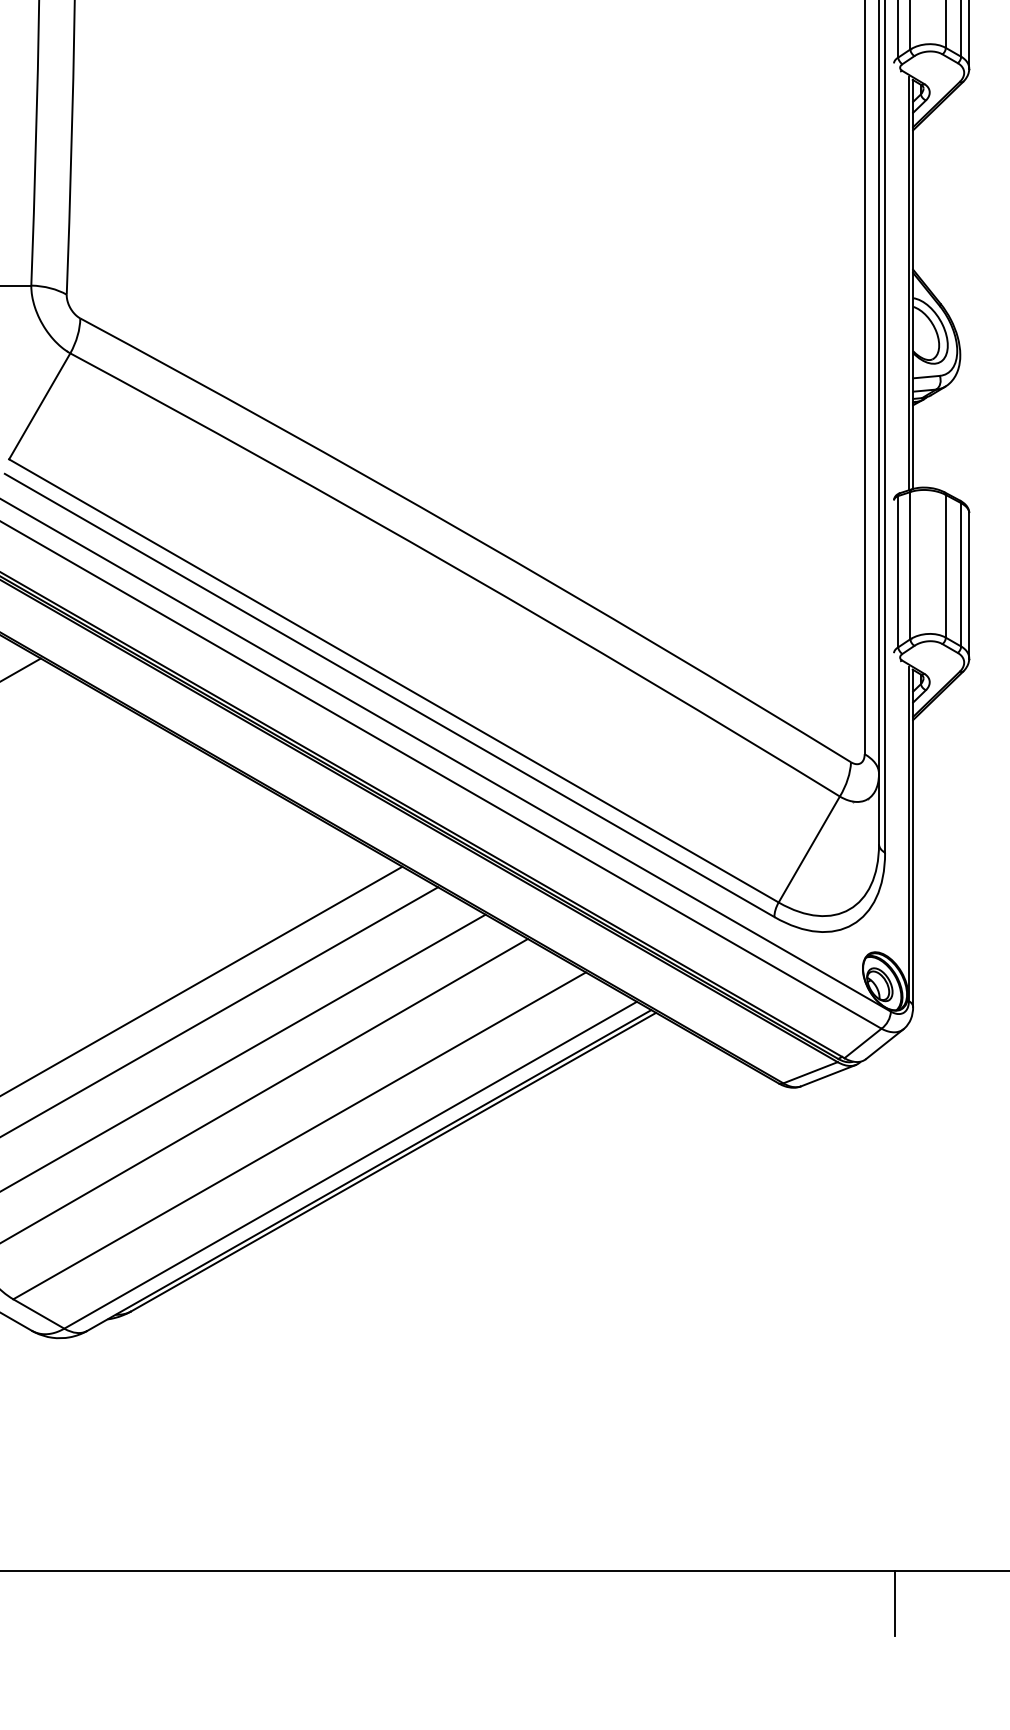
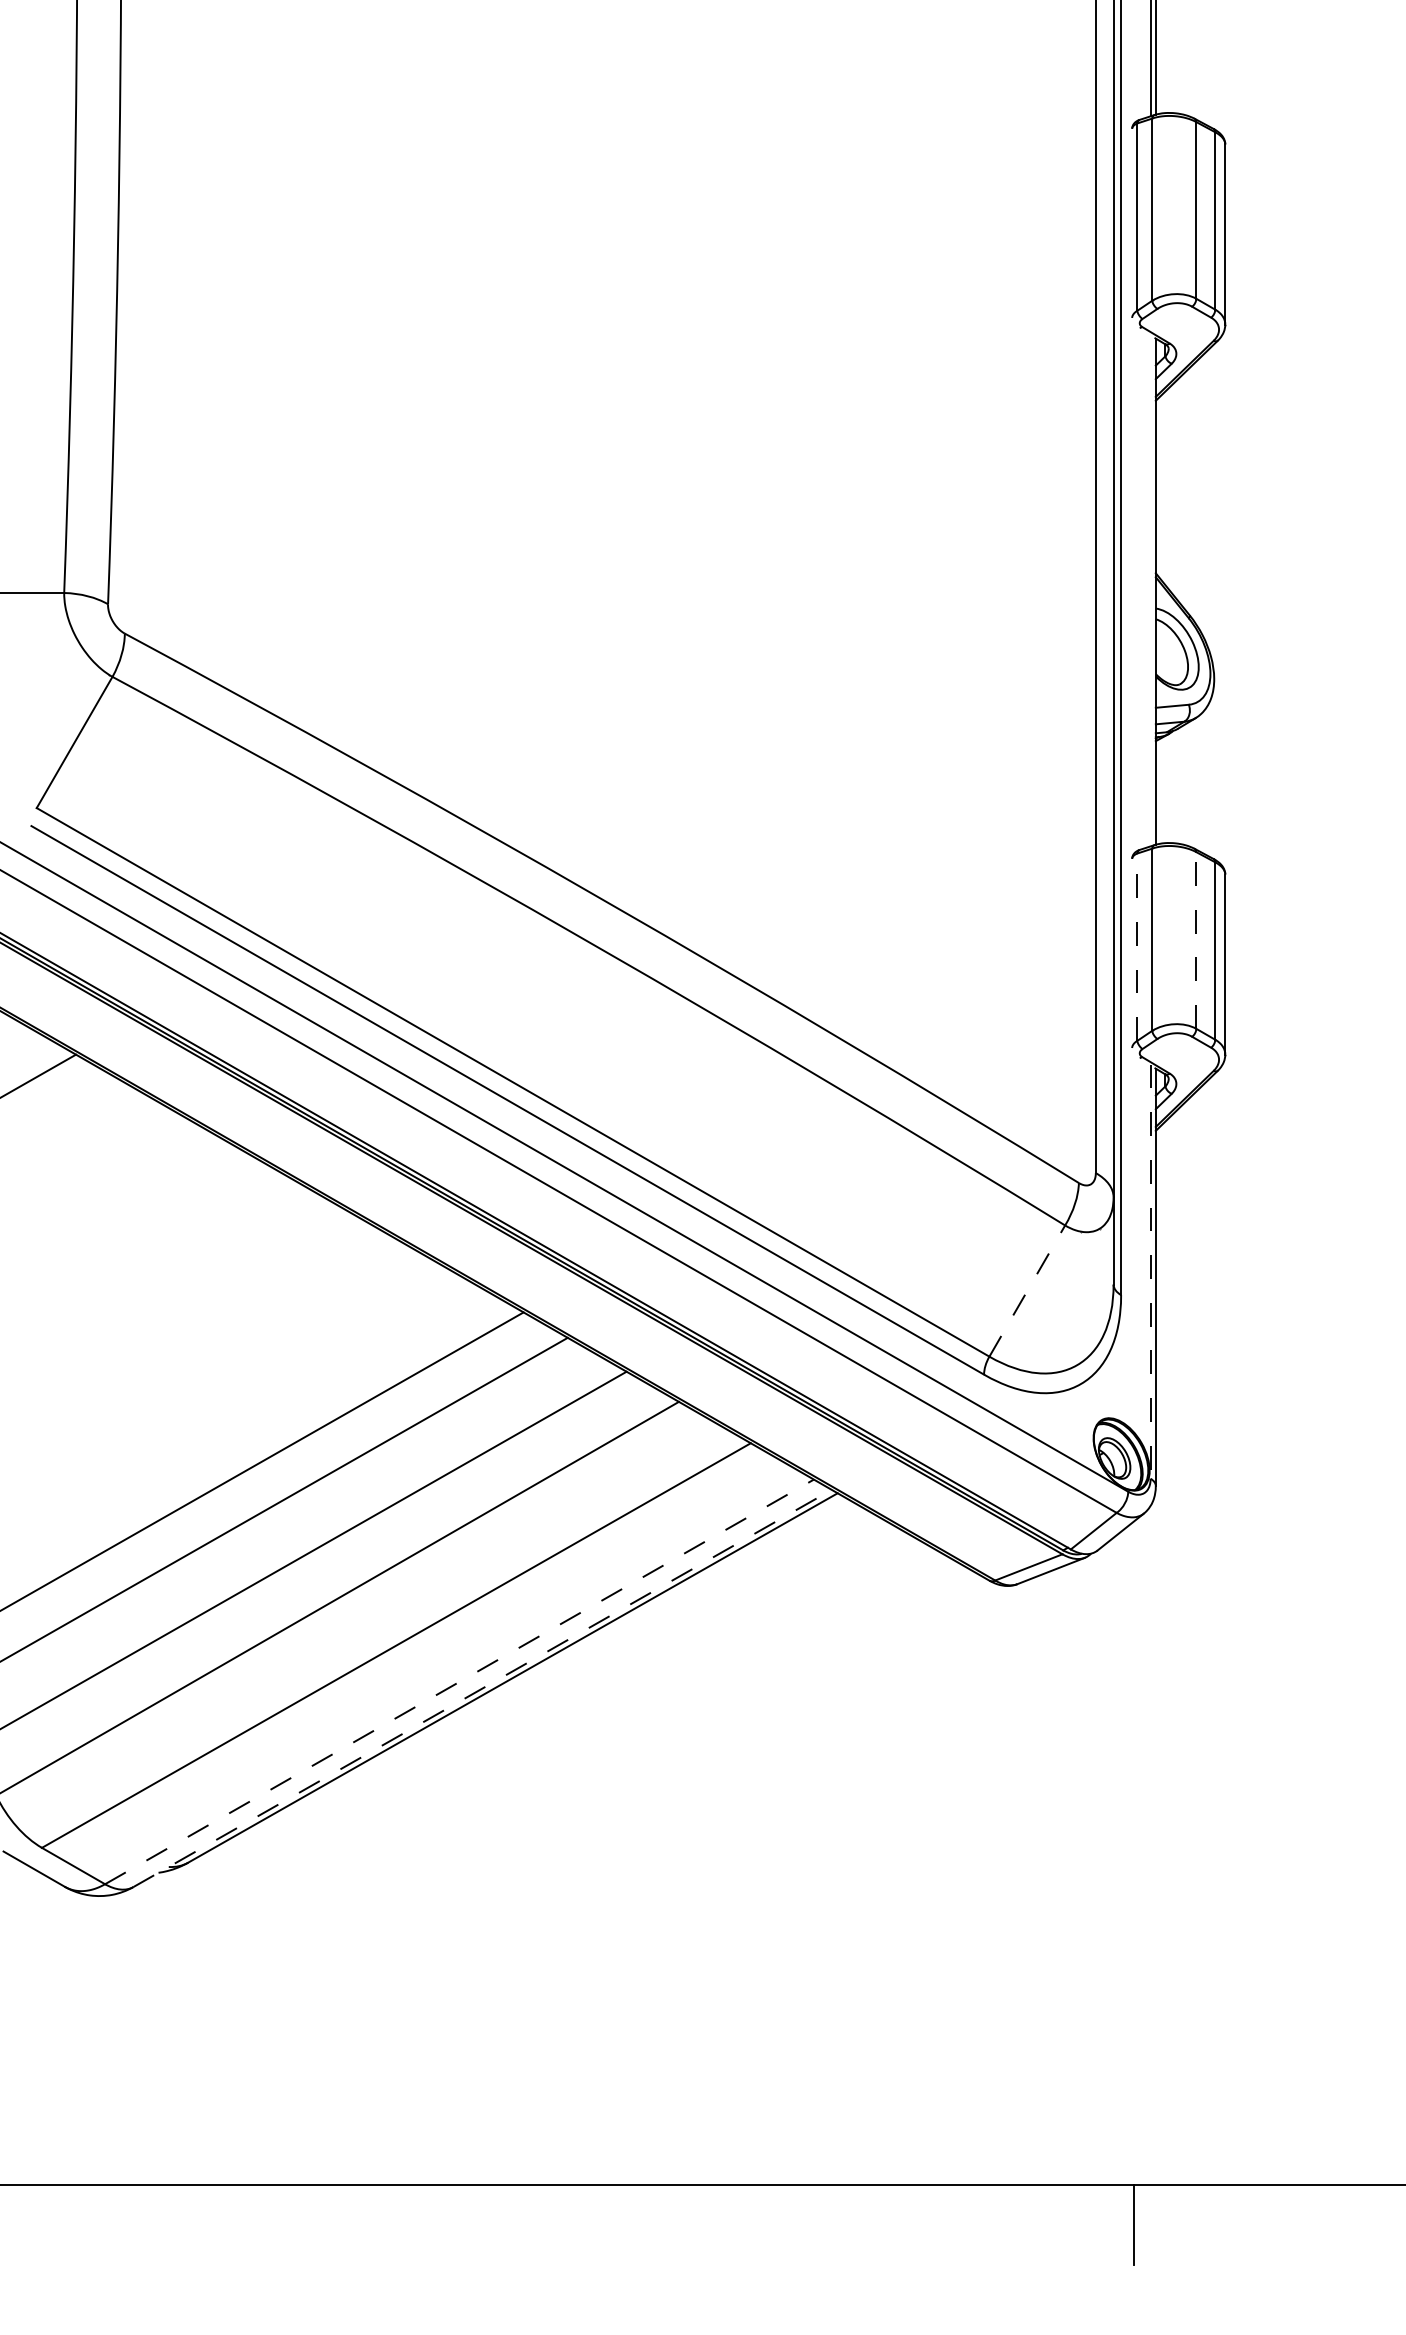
line: (908, 283) -> (1150, 590), removed
line: (945, 566) -> (1196, 940), solid -> dashed
line: (898, 571) -> (1137, 947), solid -> dashed
line: (908, 834) -> (1150, 1272), solid -> dashed
line: (809, 849) -> (1027, 1291), solid -> dashed
line: (350, 1164) -> (459, 1681), solid -> dashed
line: (369, 1170) -> (482, 1688), solid -> dashed

